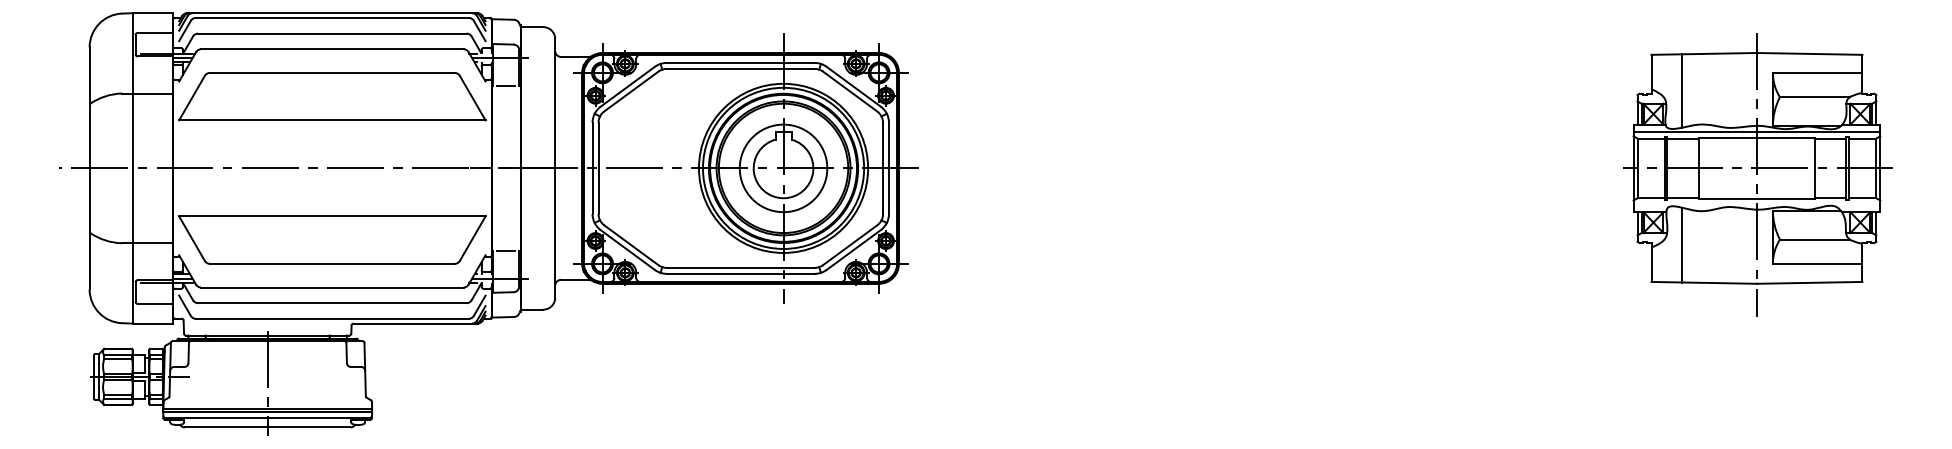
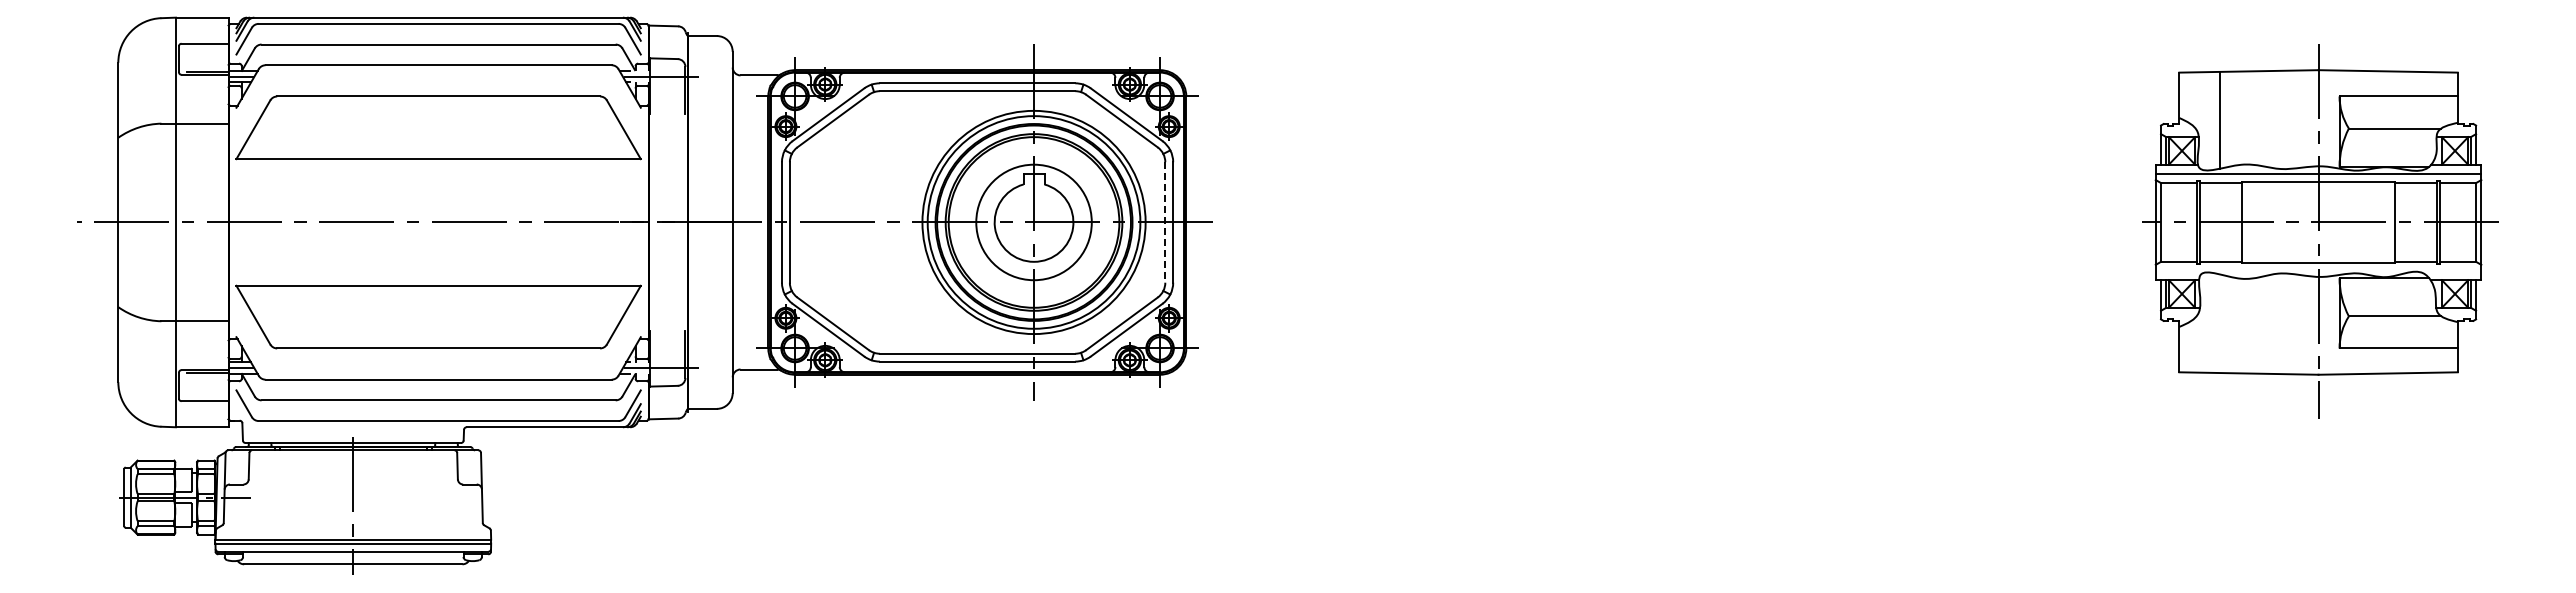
line: (505, 85) -> (667, 113), removed
line: (883, 168) -> (1165, 222), solid -> dashed
line: (1682, 244) -> (2220, 323), removed
line: (505, 251) -> (667, 331), removed

